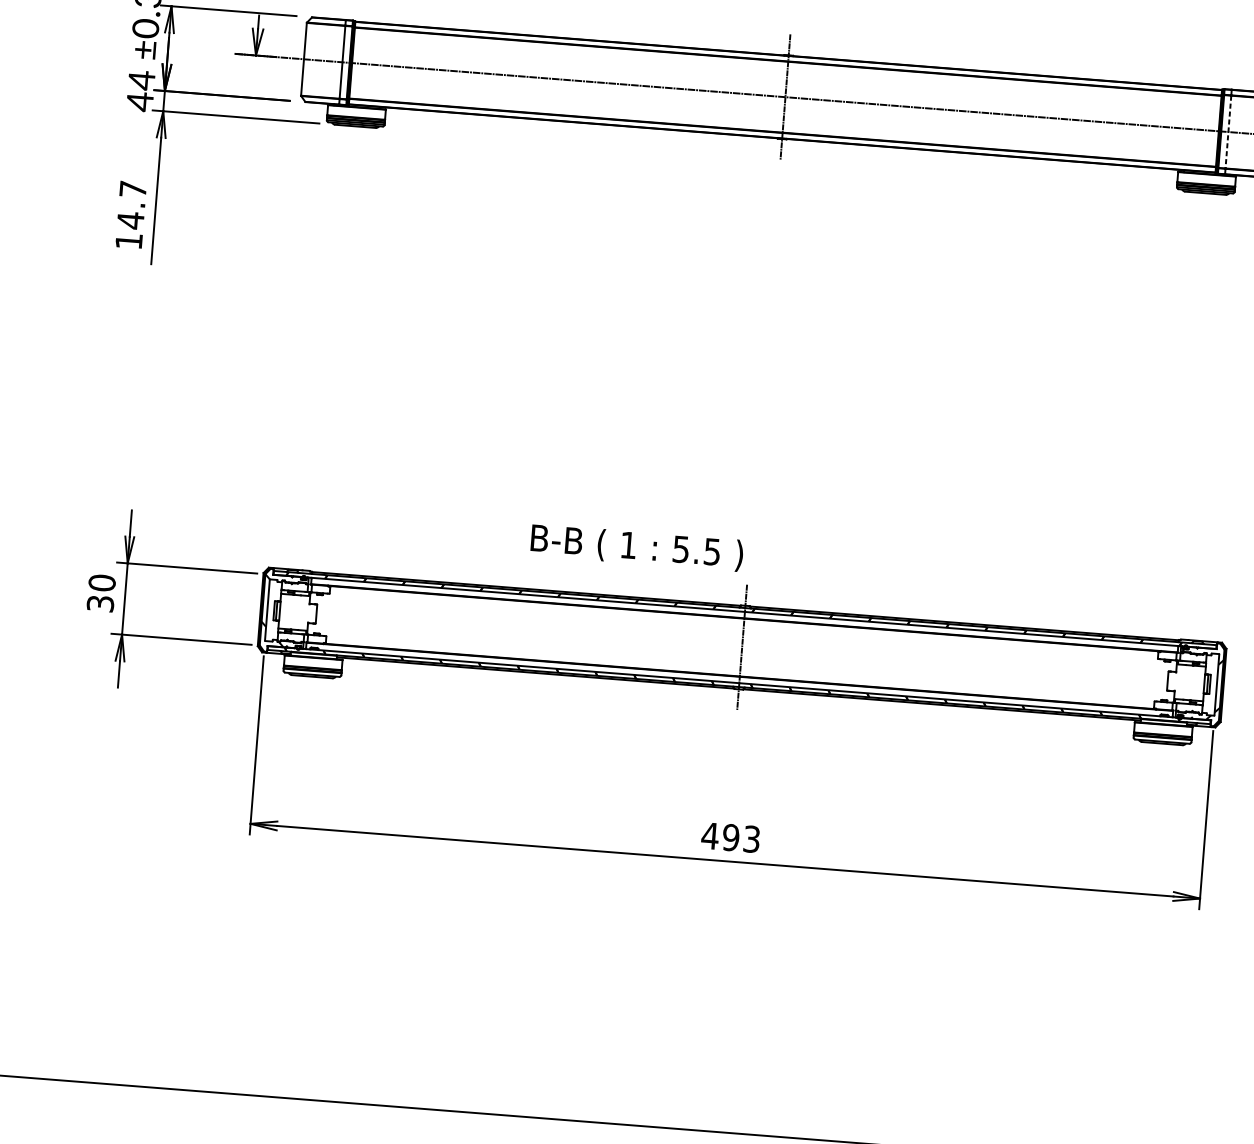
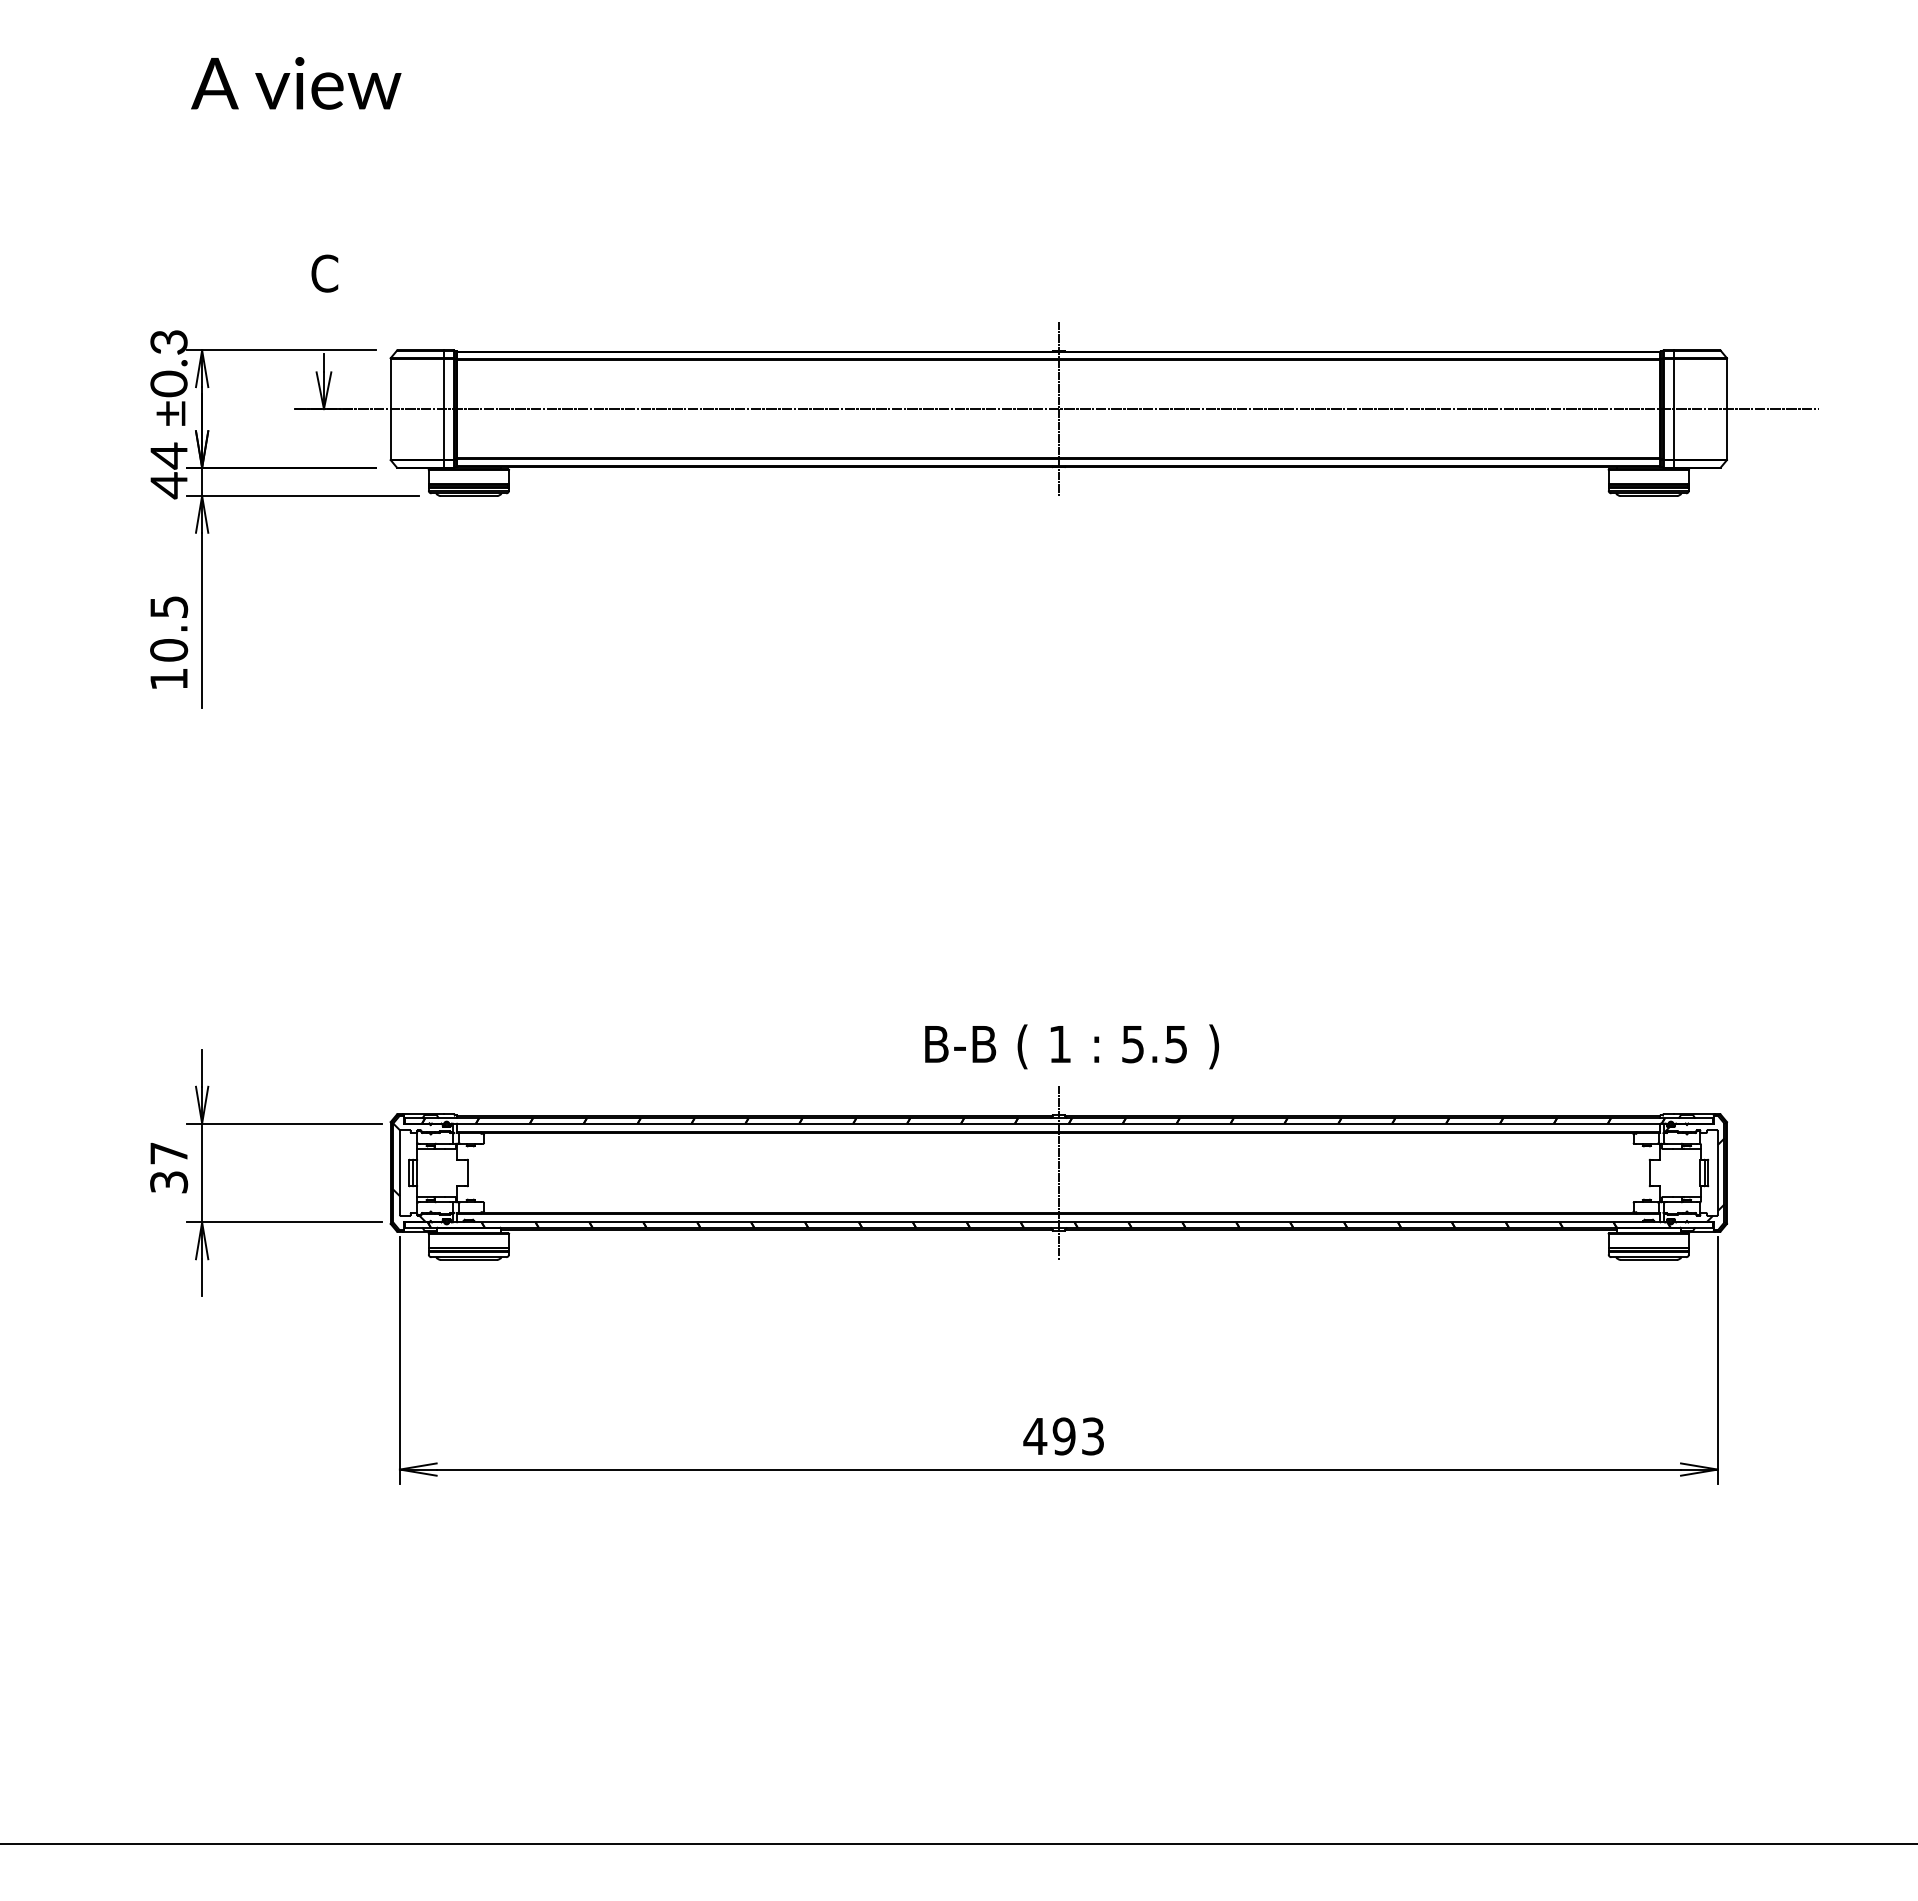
line: (1228, 132) -> (1673, 409), dashed -> solid
text: (132, 205) -> (169, 629), 14.7 -> 10.5
text: (636, 547) -> (1071, 1046), moved
text: (102, 583) -> (169, 1153), 30 -> 37

